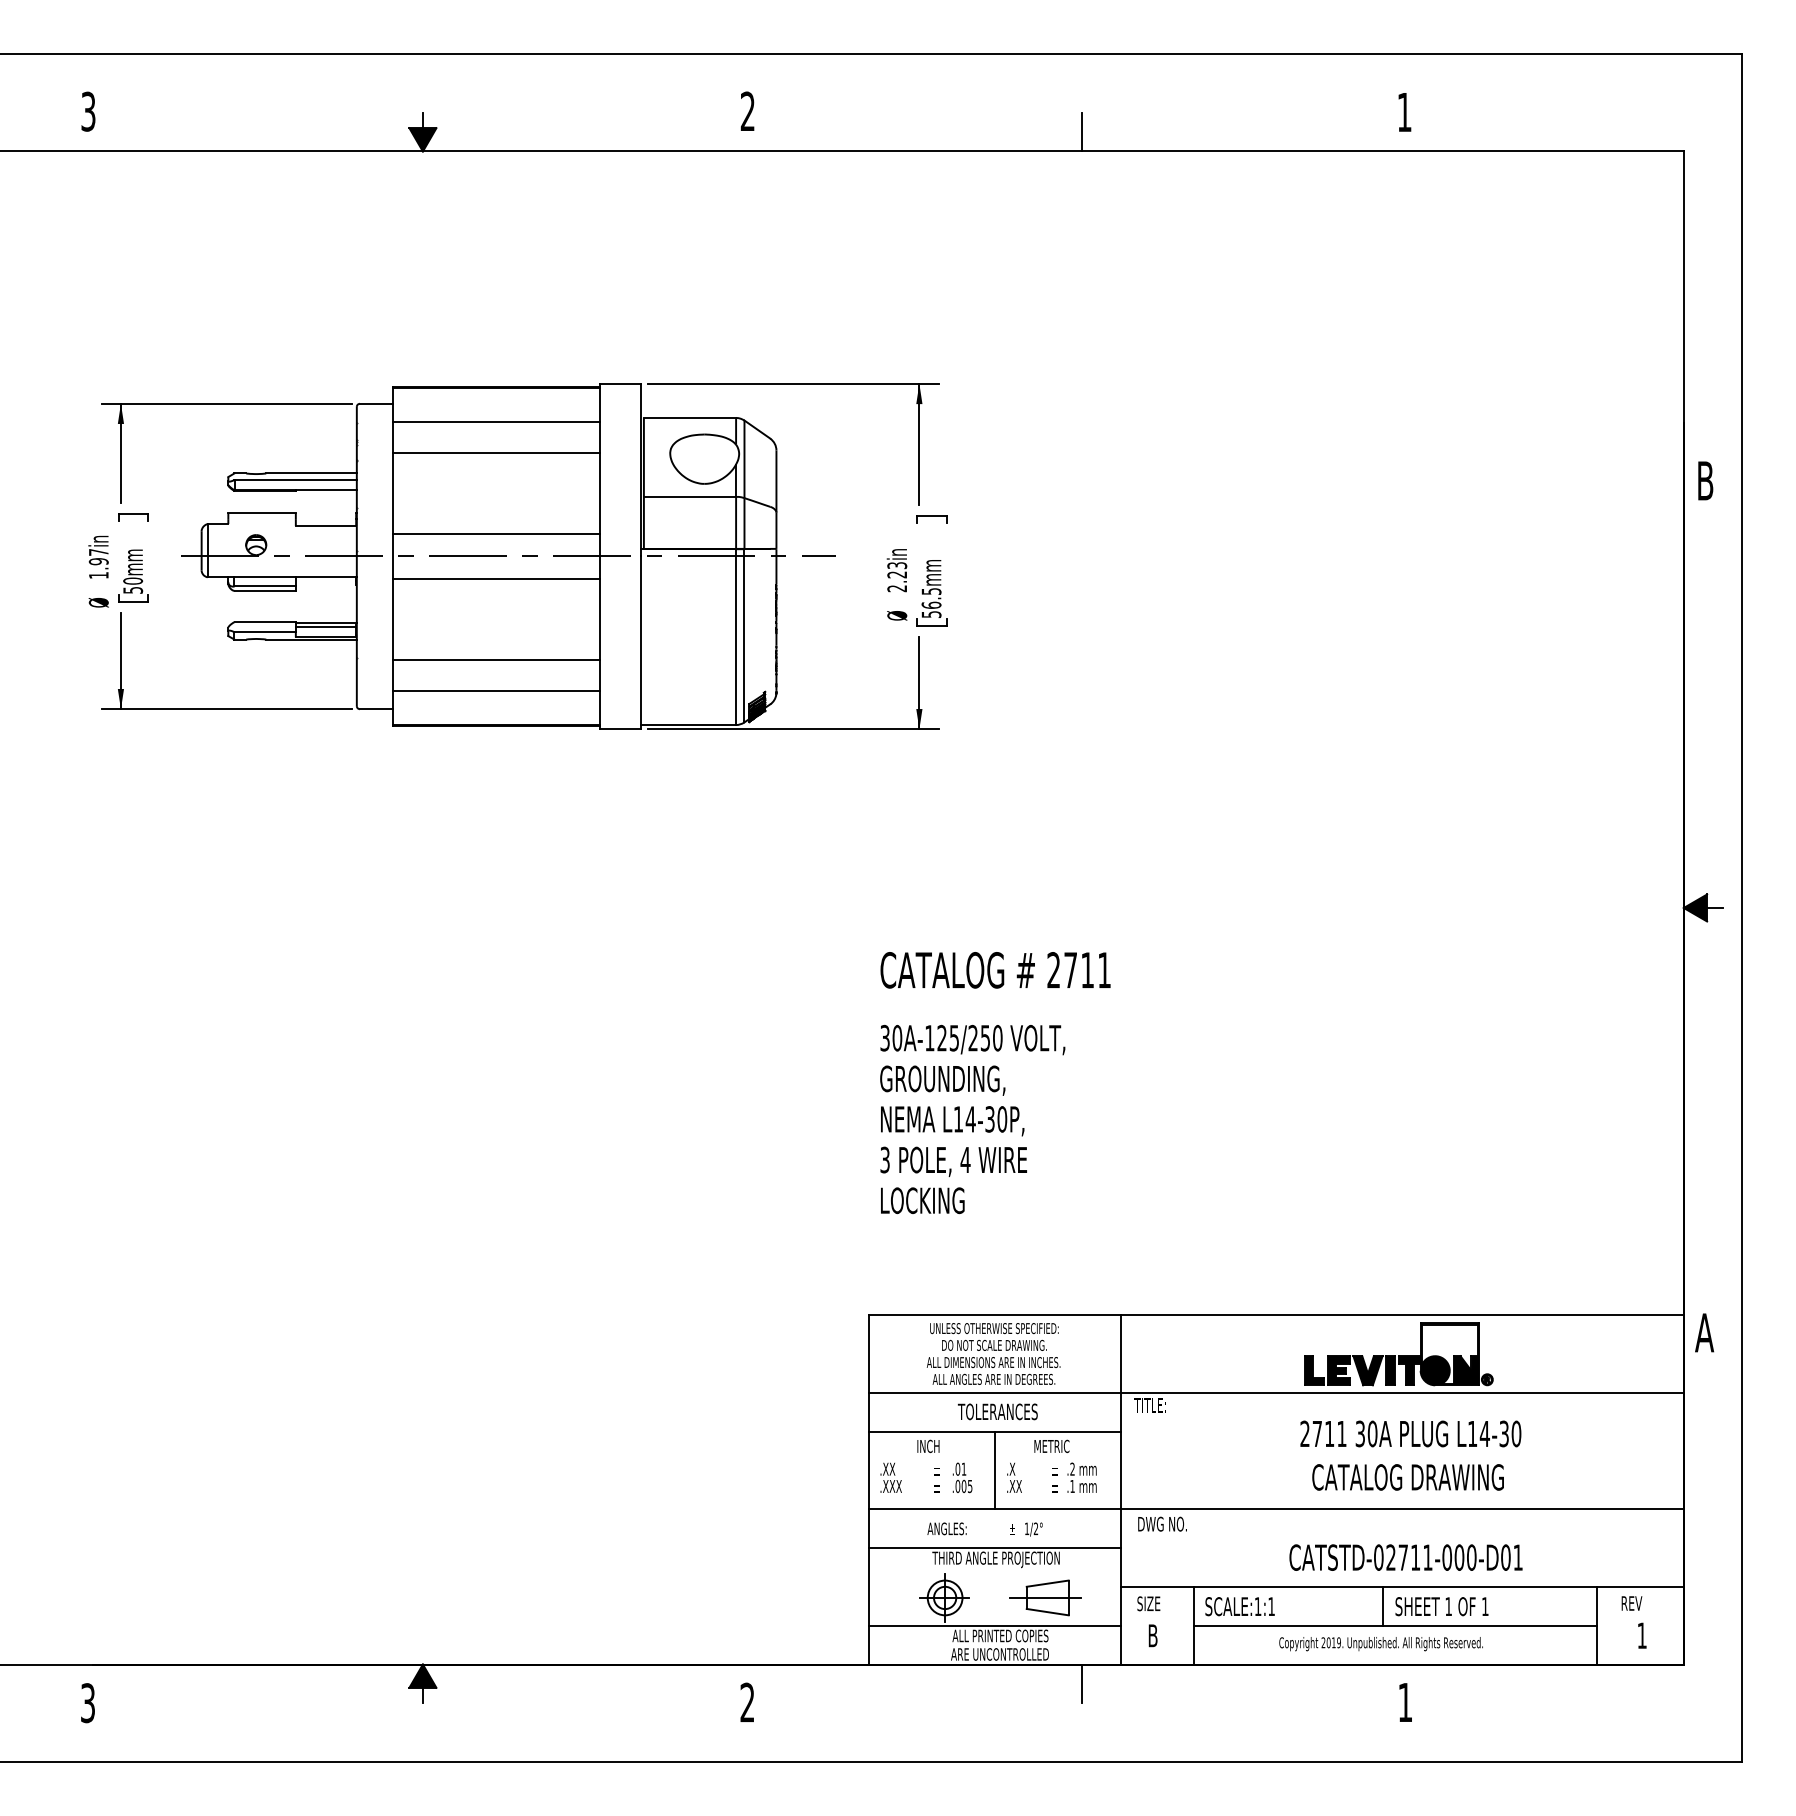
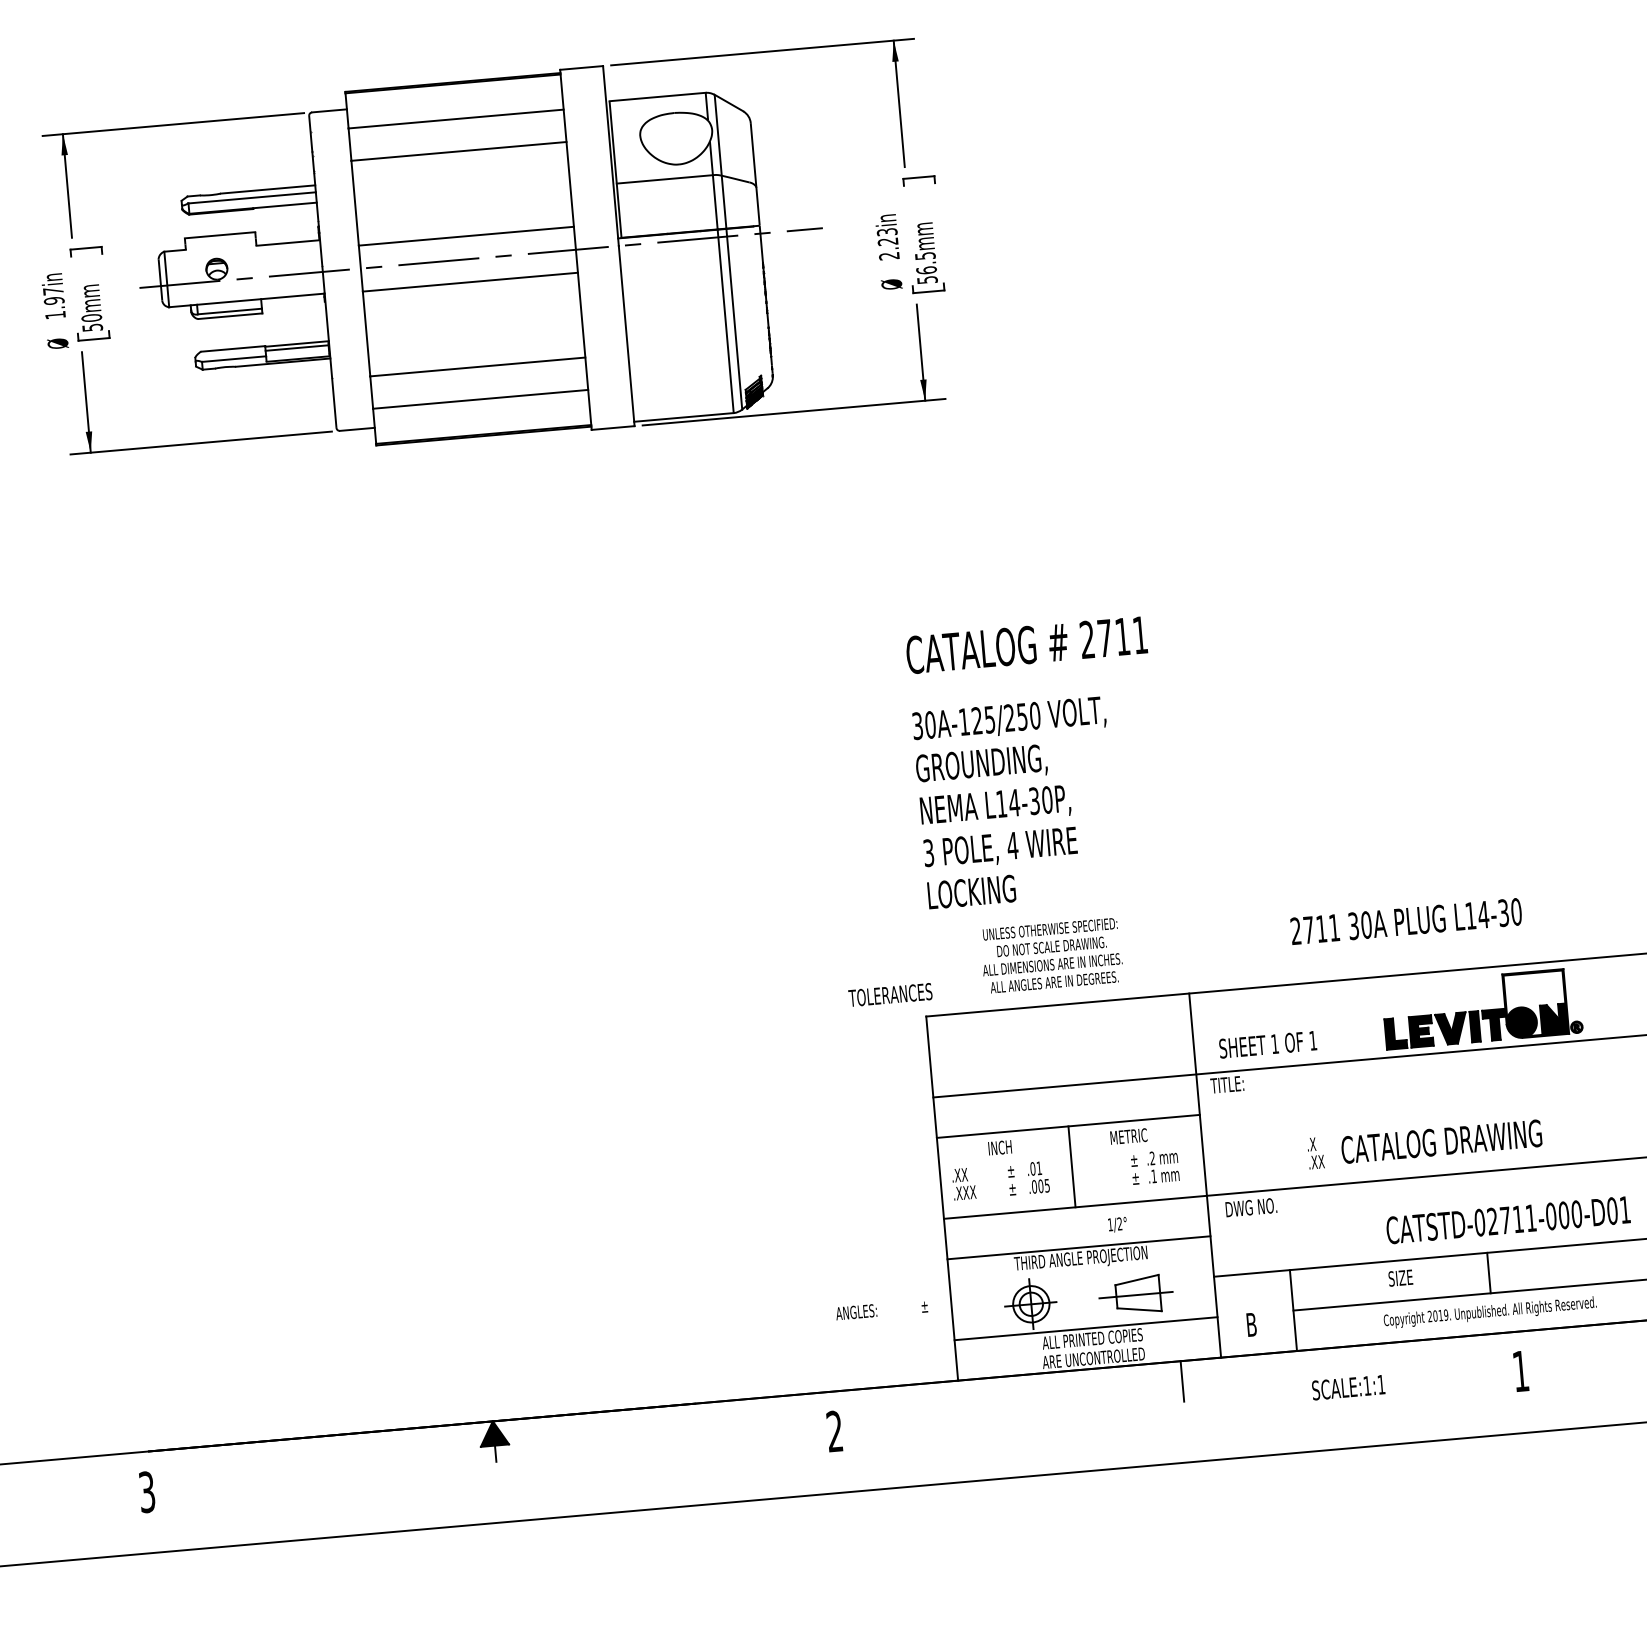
text: (993, 1353) -> (1051, 955), moved
text: (997, 1411) -> (890, 994), moved
text: (1410, 1433) -> (1405, 921), moved
text: (1014, 1477) -> (1315, 1152), moved
text: (1407, 1477) -> (1440, 1141), moved
text: (970, 1528) -> (880, 1309), moved
text: (1148, 1603) -> (1400, 1277), moved
text: (1239, 1606) -> (1347, 1387), moved
text: (1441, 1606) -> (1267, 1044), moved

